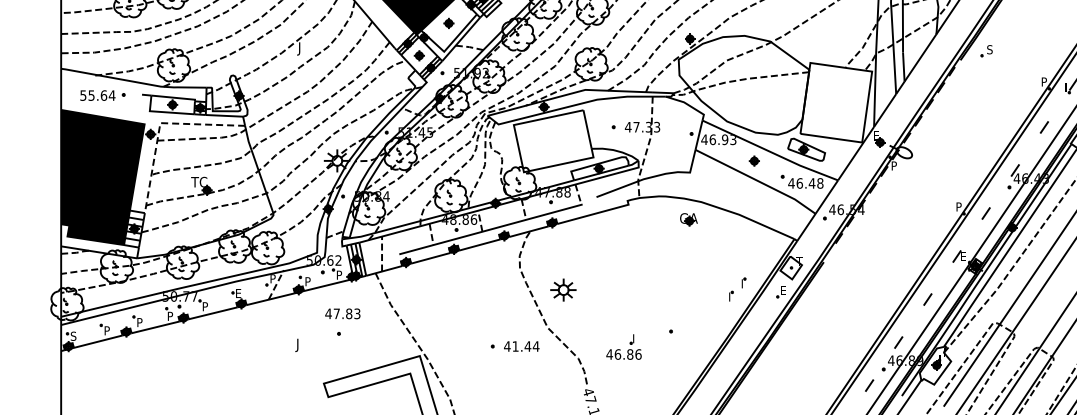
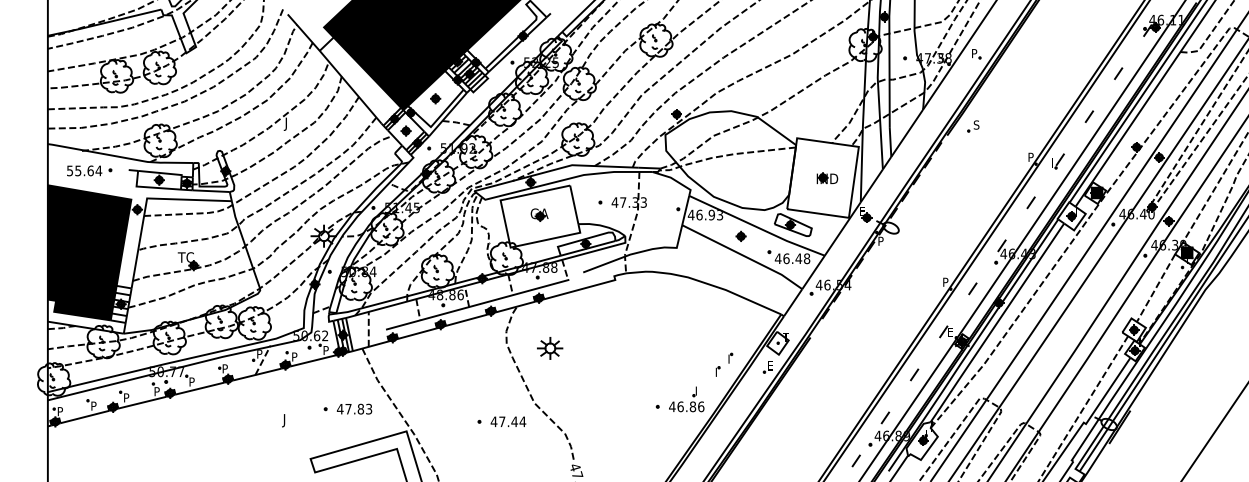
part: (840, 102) -> (827, 177), added
line: (159, 126) -> (146, 201), dashed -> solid
part: (688, 219) -> (539, 214), moved
part: (563, 290) -> (550, 348), moved
text: (238, 293) -> (225, 368), E -> P
text: (342, 313) -> (354, 408), moved
text: (73, 336) -> (60, 411), S -> P
text: (515, 346) -> (502, 421), 41.44 -> 47.44
part: (623, 347) -> (686, 399), moved

